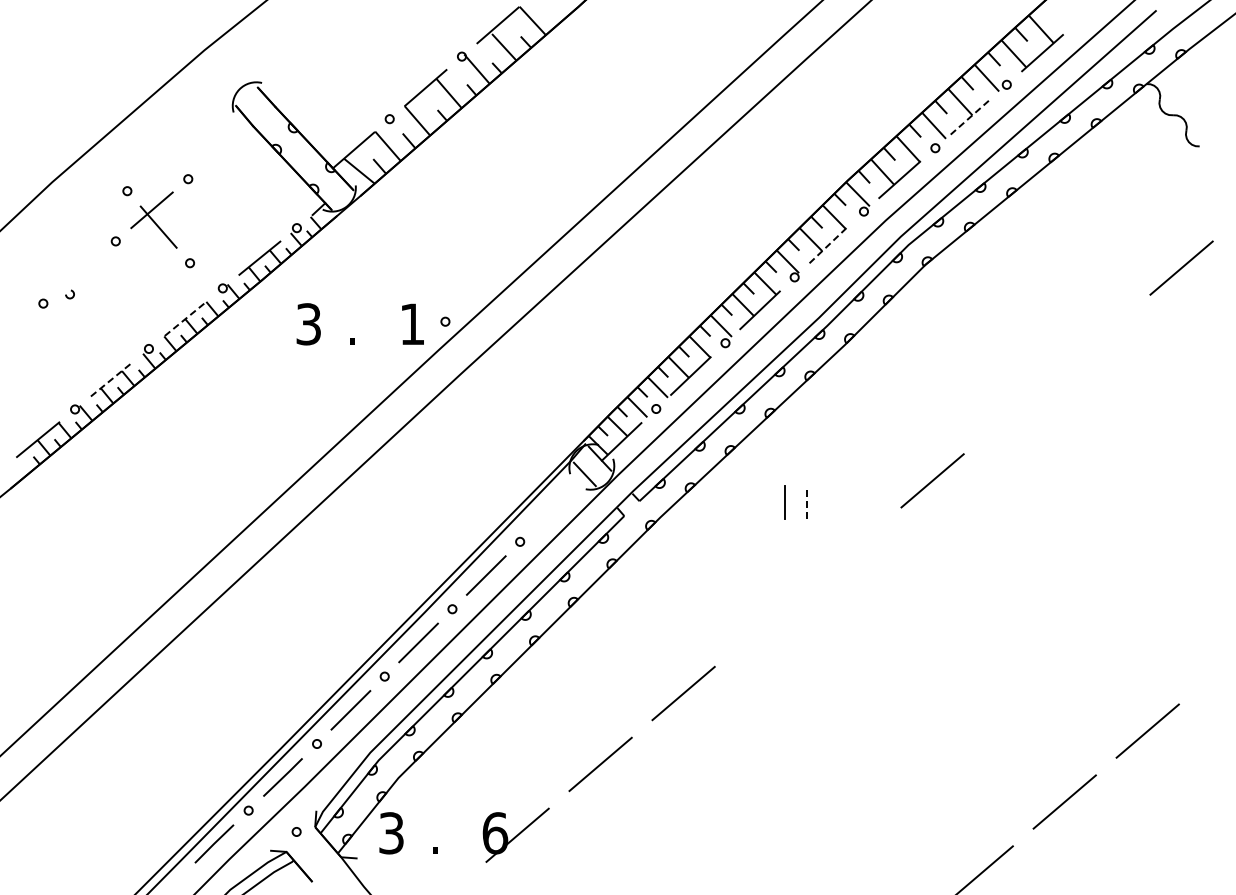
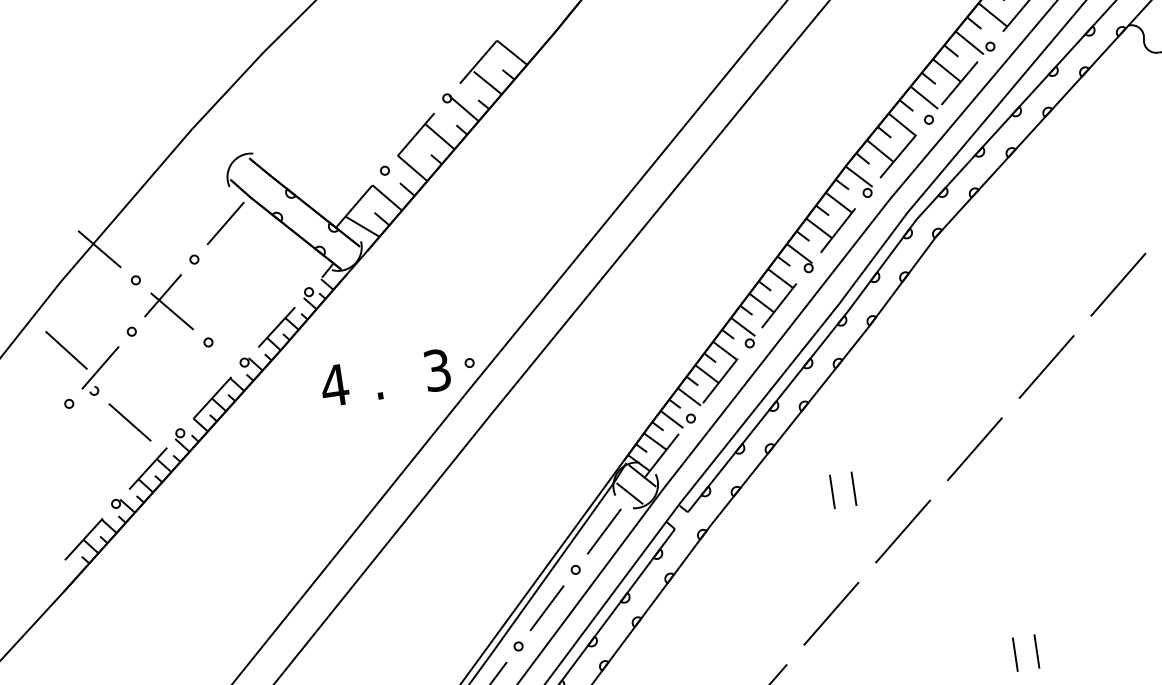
line: (971, 116) -> (960, 83), dashed -> solid
line: (224, 147) -> (225, 222), added
line: (95, 154) -> (99, 248), added
line: (829, 244) -> (838, 230), dashed -> solid
line: (48, 250) -> (66, 350), added
line: (79, 272) -> (100, 367), added
line: (186, 318) -> (213, 397), dashed -> solid
text: (308, 324) -> (334, 385), 3 -> 4
text: (412, 324) -> (437, 370), 1 -> 3
line: (100, 330) -> (129, 422), added
line: (1098, 338) -> (1118, 284), added
line: (112, 378) -> (148, 467), dashed -> solid
line: (1015, 409) -> (1046, 366), added
line: (807, 501) -> (854, 487), dashed -> solid
line: (553, 507) -> (603, 531), added
line: (849, 551) -> (902, 531), added
line: (766, 622) -> (831, 613), added
line: (942, 689) -> (1015, 654), added
line: (964, 689) -> (1036, 651), added

